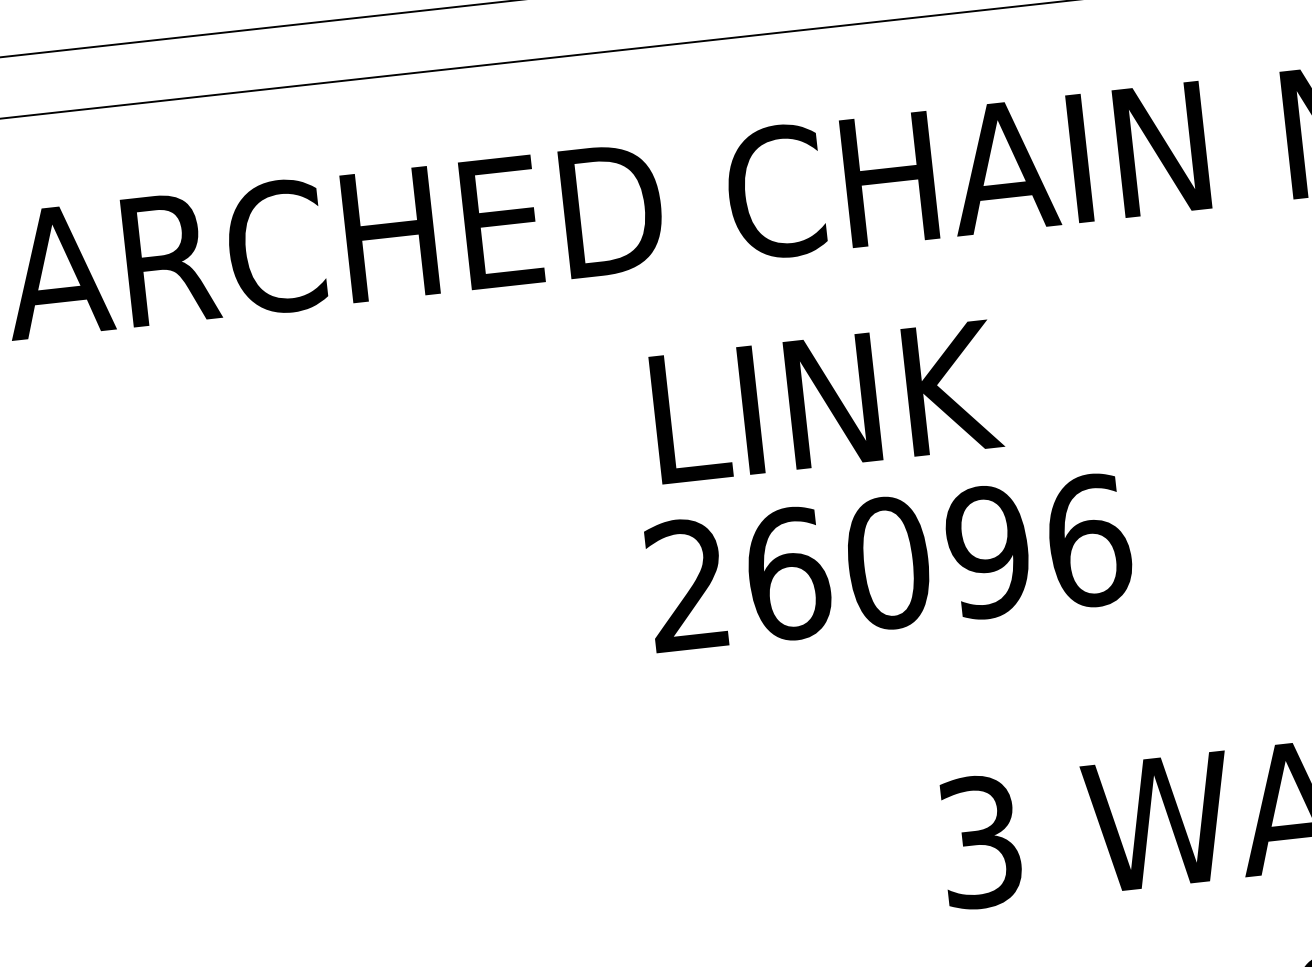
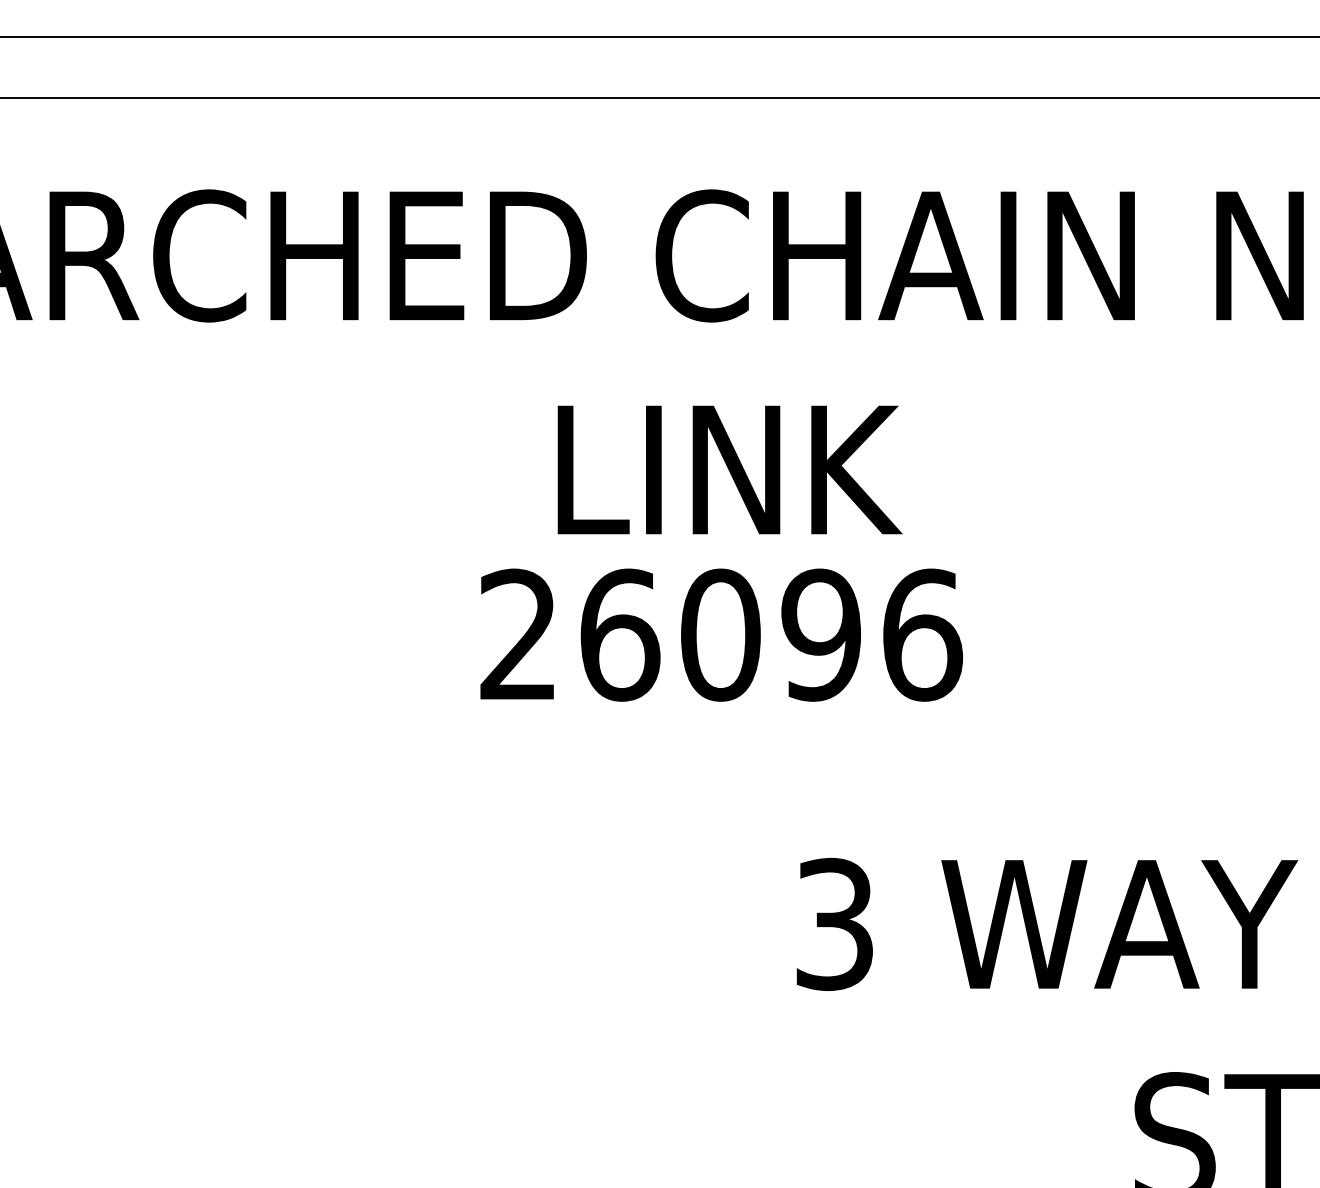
text: (889, 562) -> (721, 634), moved

